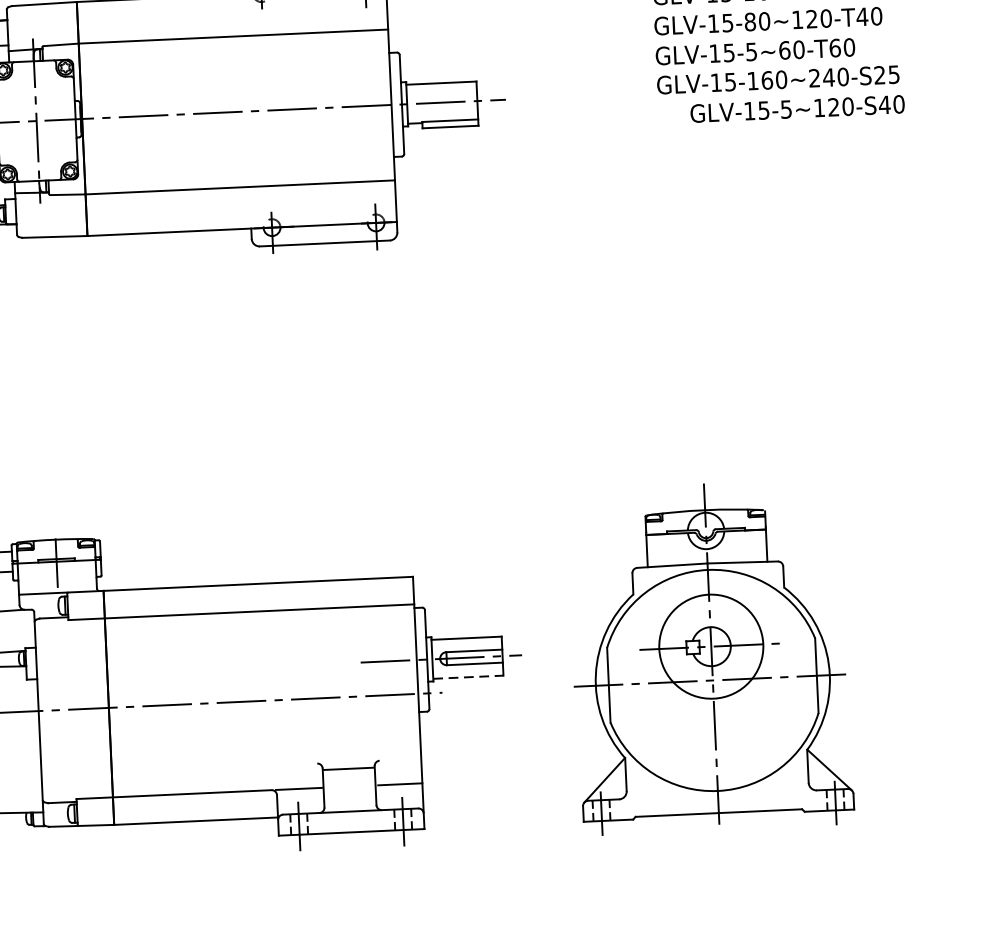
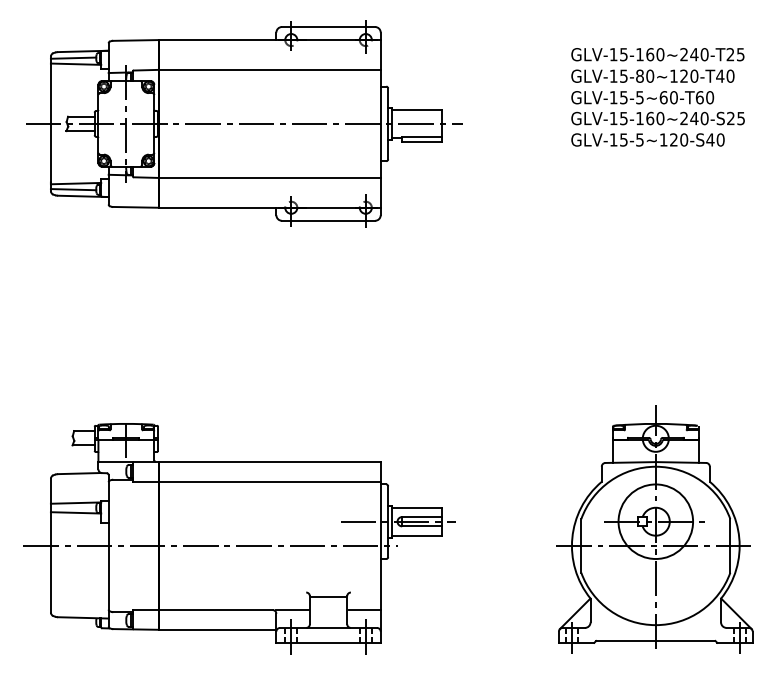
text: (796, 108) -> (647, 139), moved
part: (709, 657) -> (654, 529), moved
line: (468, 676) -> (417, 535), dashed -> solid

